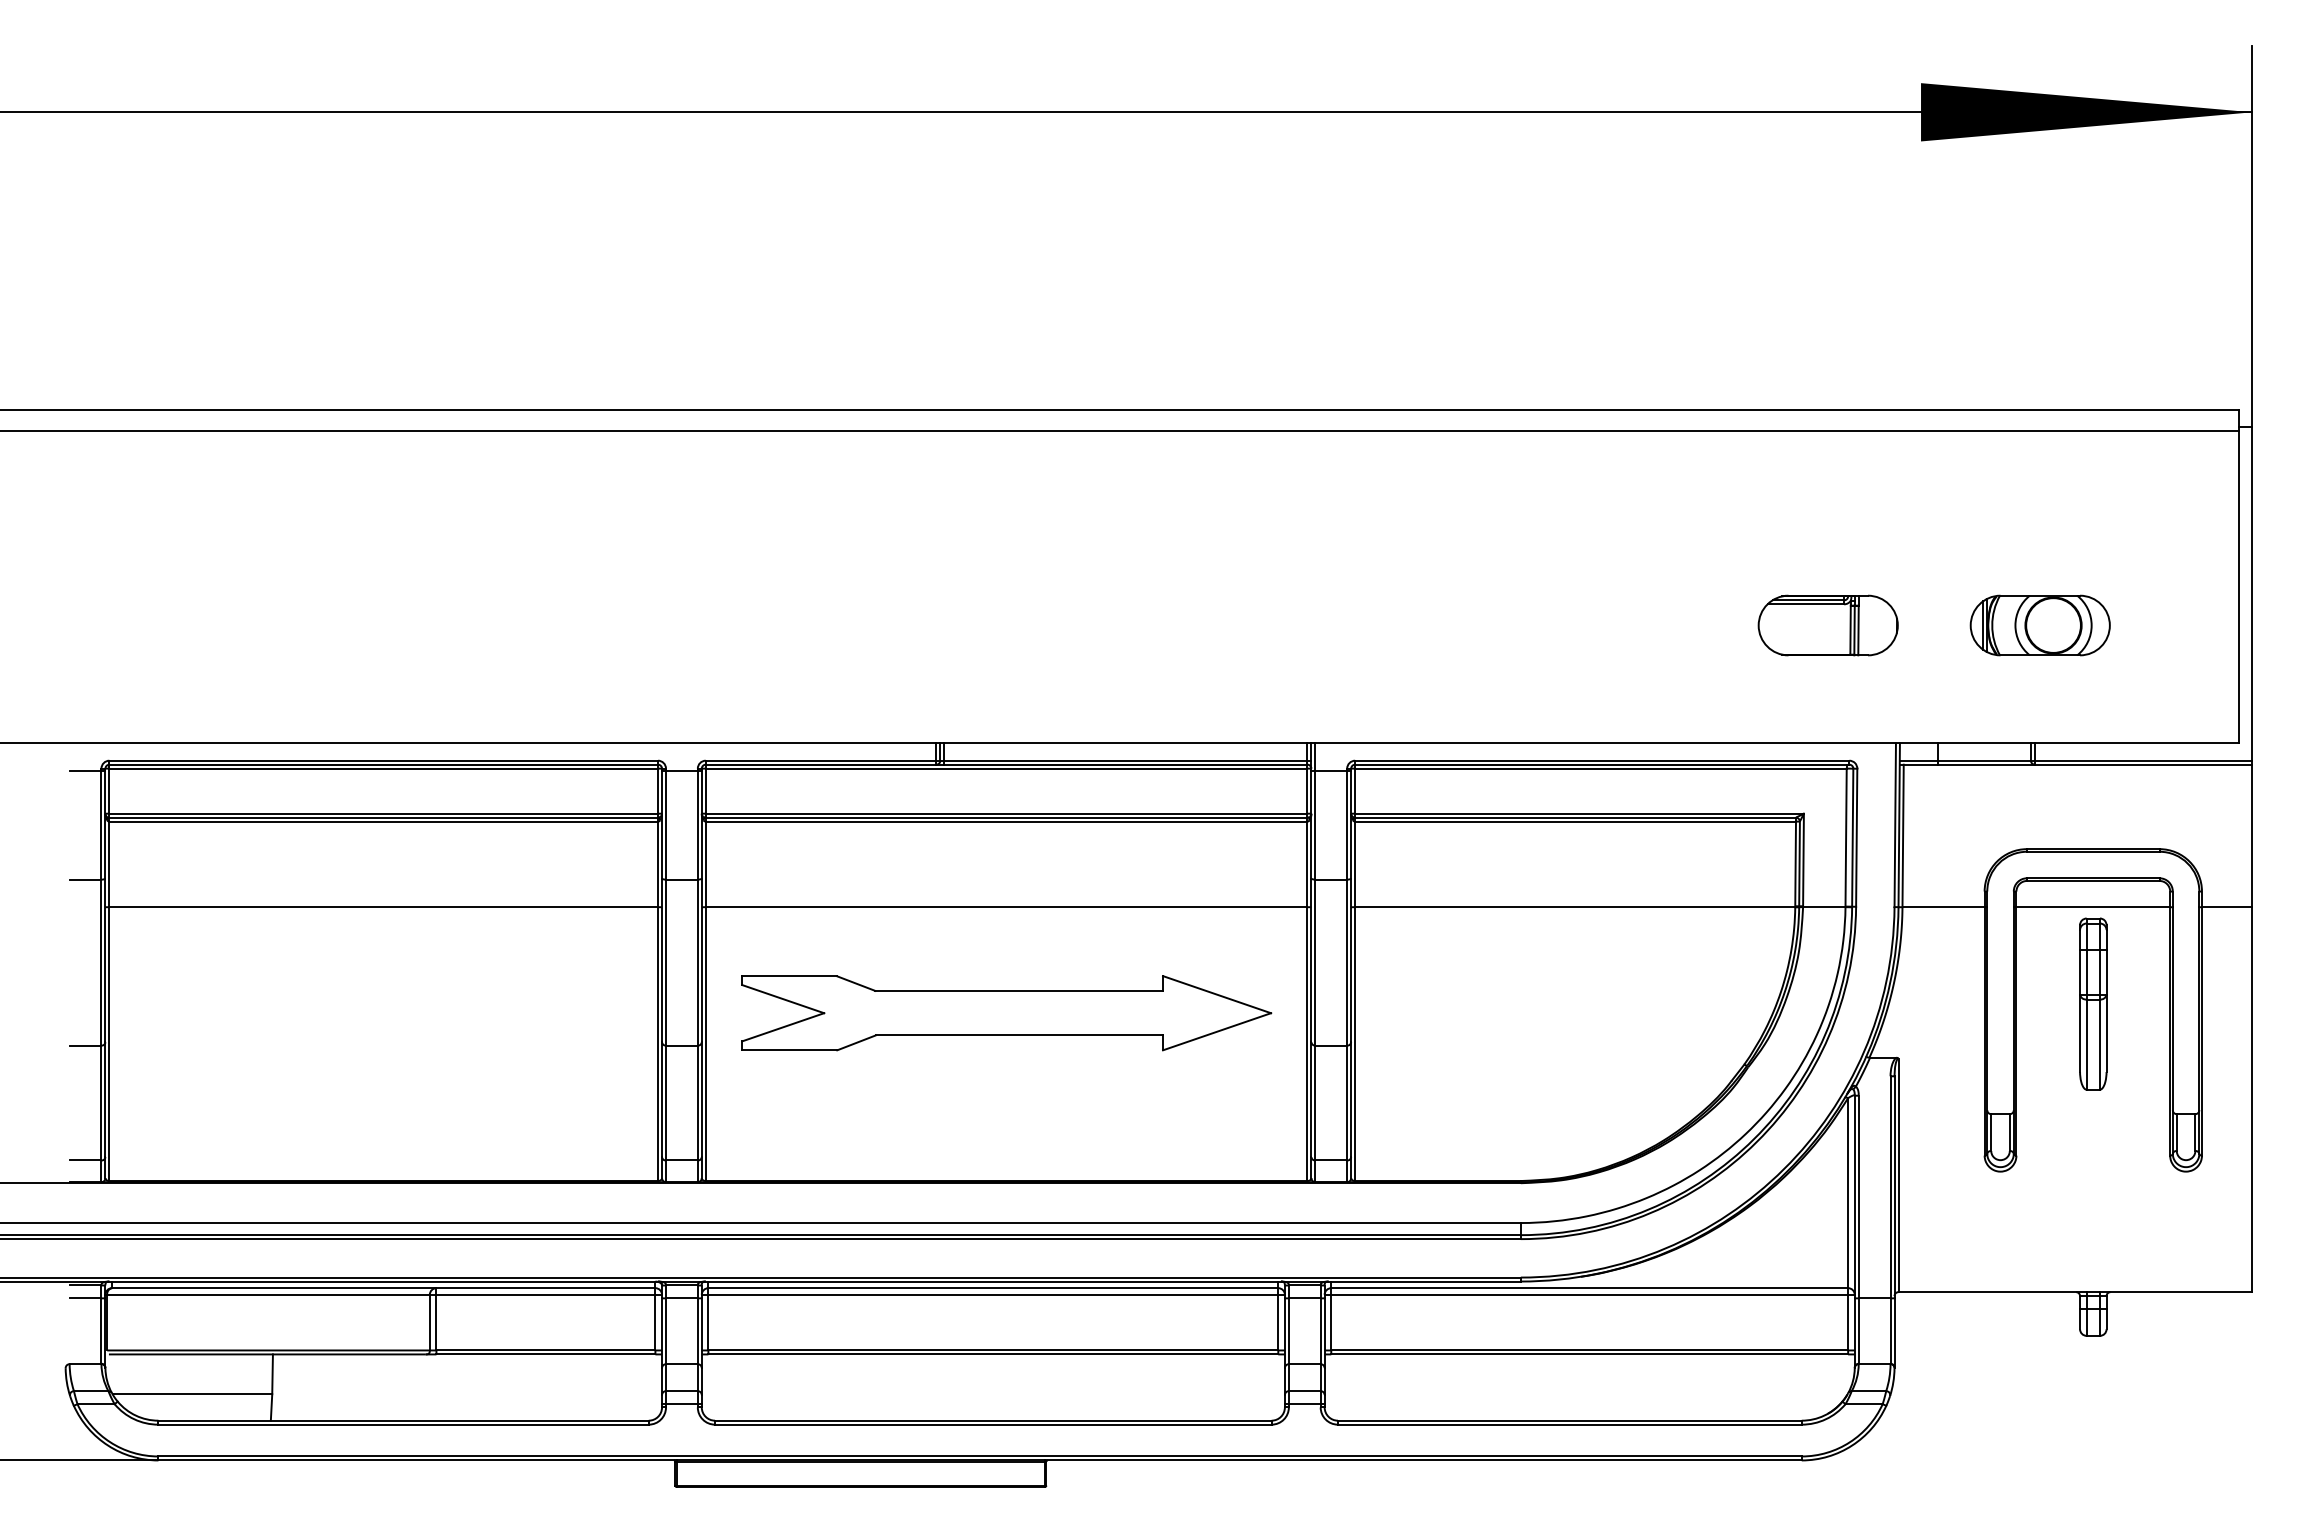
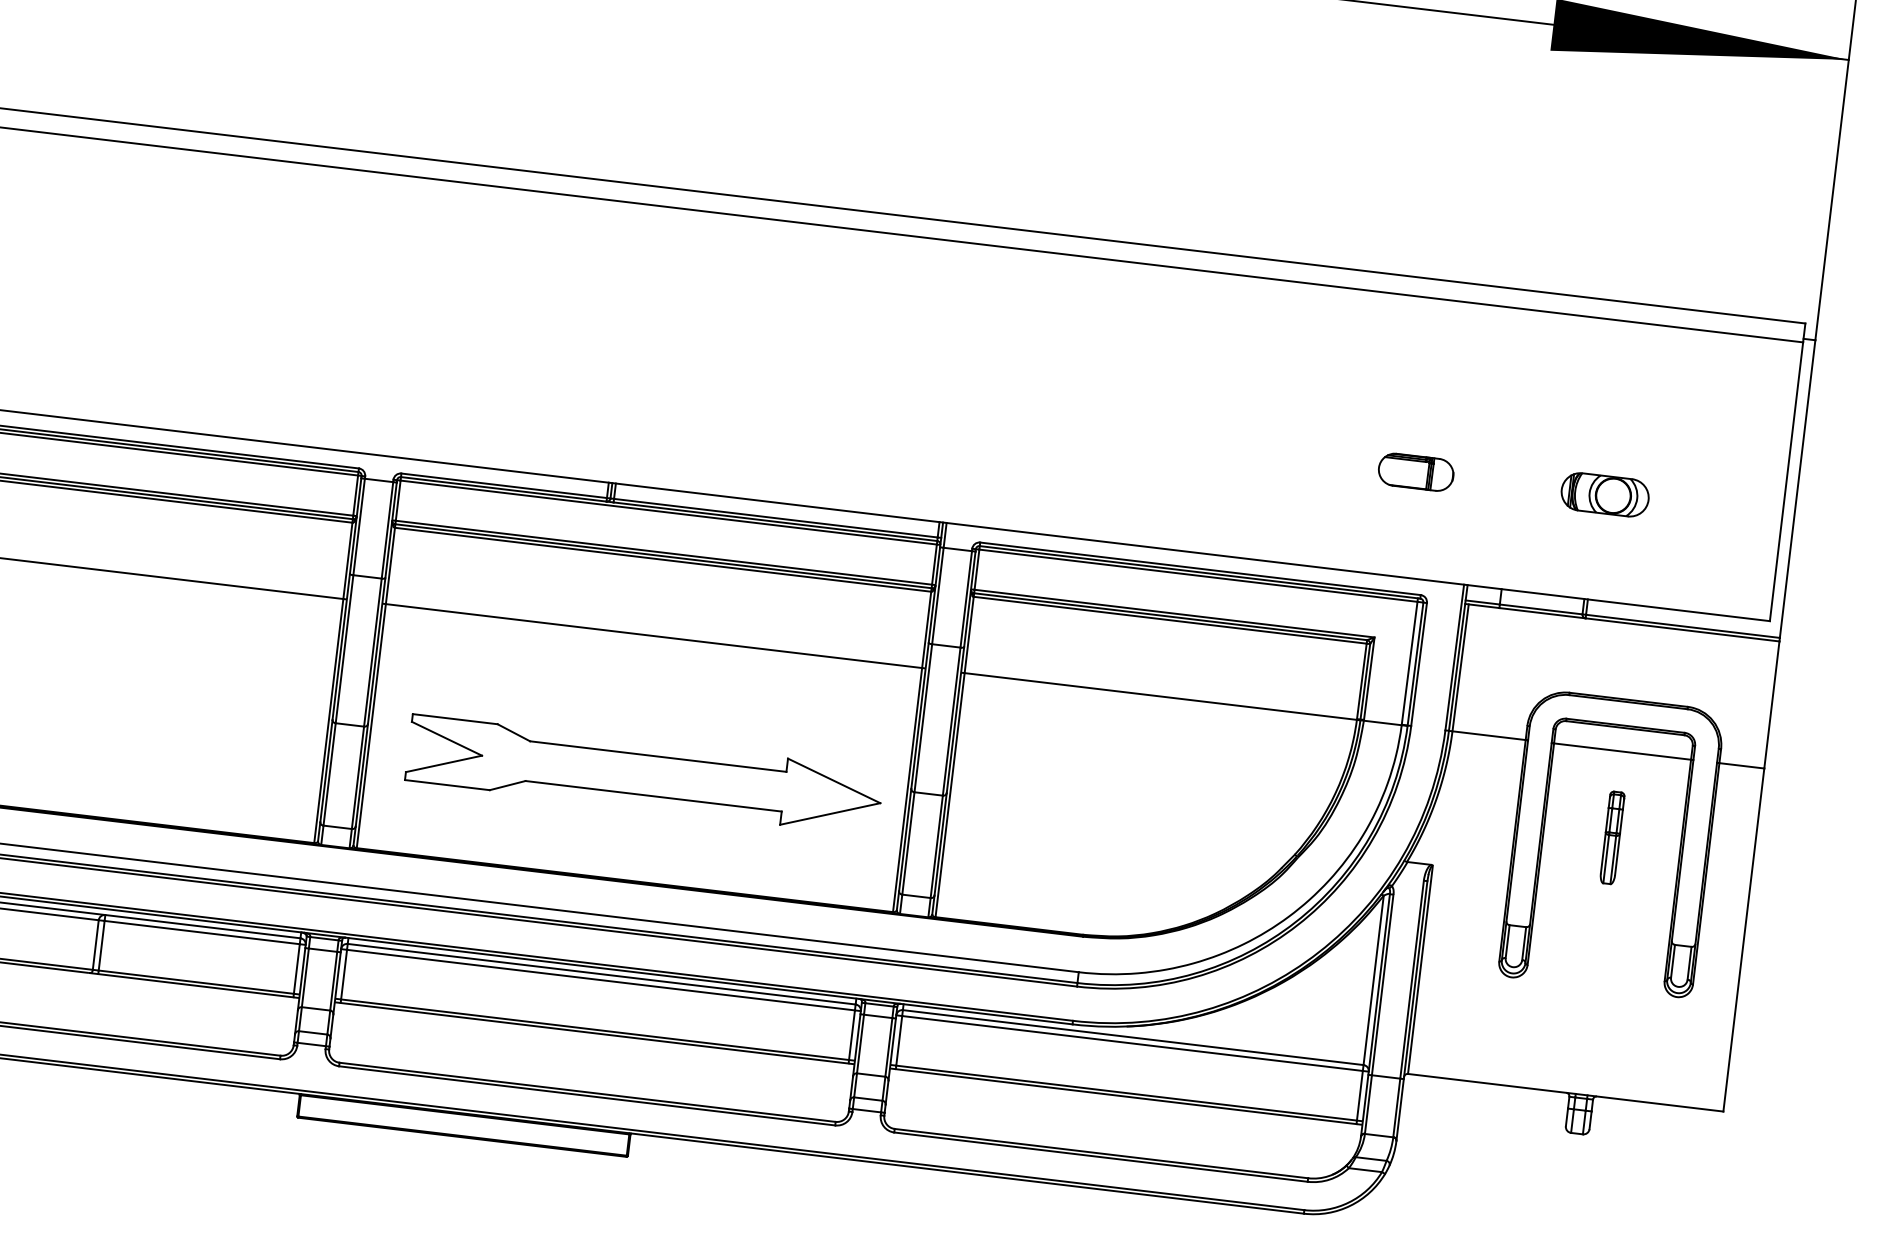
part: (1827, 625) -> (1415, 472), size x0.6
part: (2039, 625) -> (1604, 494), size x0.7
part: (2093, 1003) -> (1612, 837), size x0.6
part: (1006, 1013) -> (644, 775), moved

